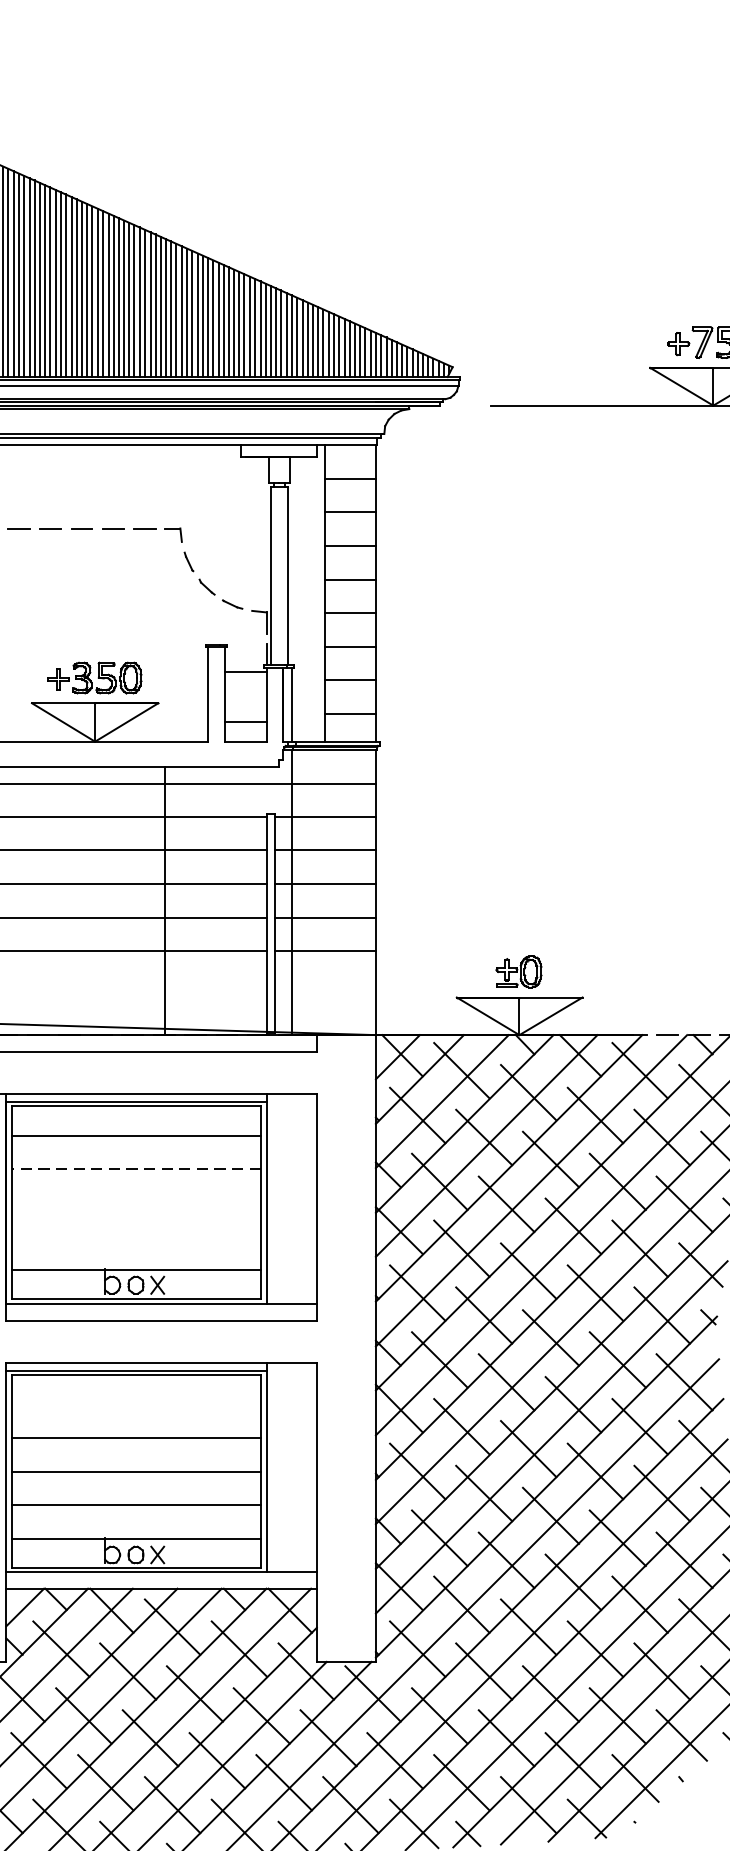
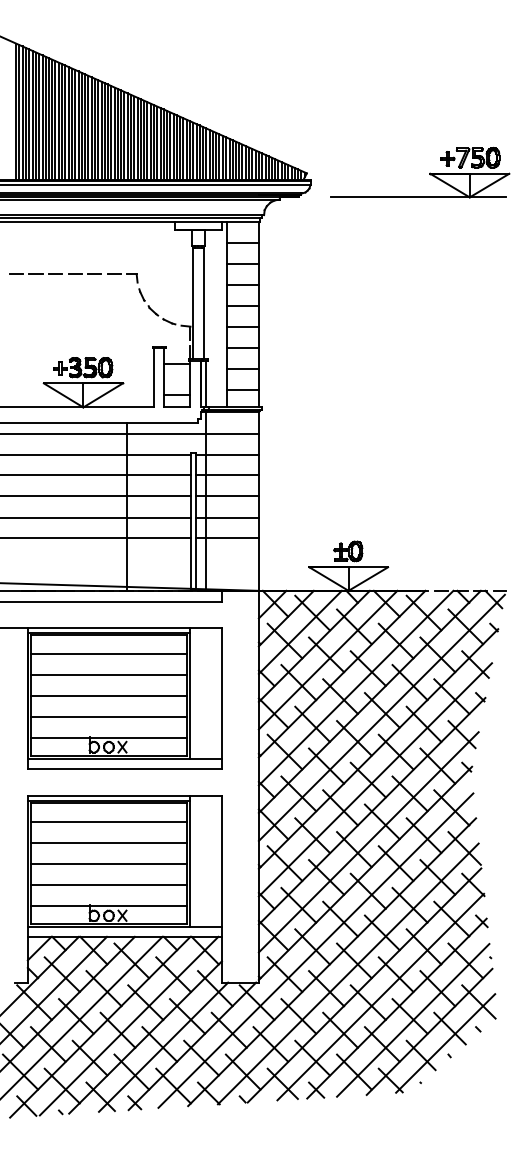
line: (136, 1168) -> (109, 674), dashed -> solid
line: (135, 1202) -> (108, 695), added
line: (135, 1236) -> (108, 716), added
line: (135, 1404) -> (108, 821), added

